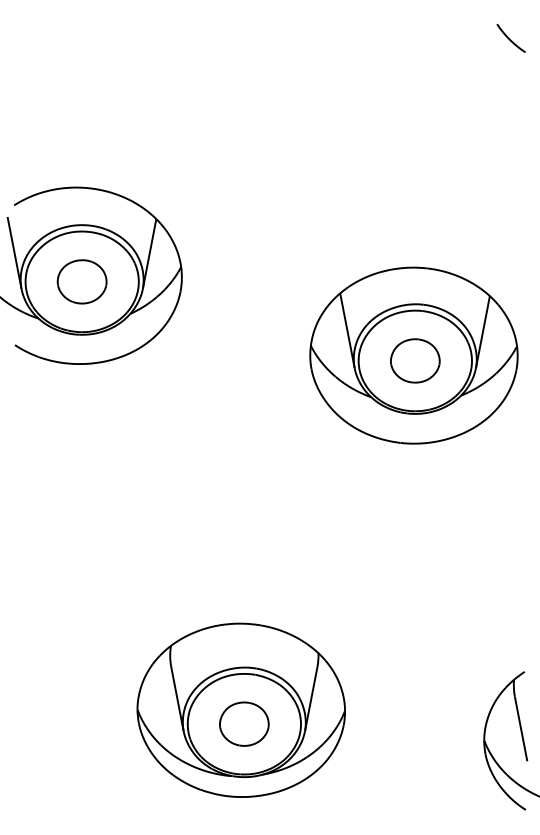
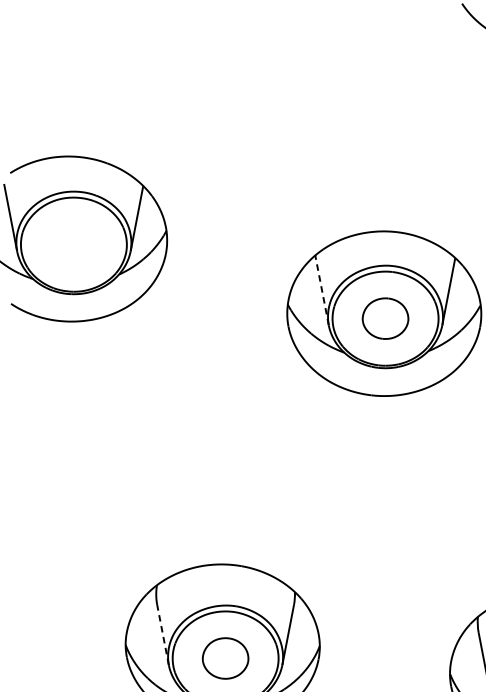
part: (81, 281) -> (73, 244), removed
line: (347, 332) -> (322, 292), solid -> dashed
line: (177, 699) -> (163, 635), solid -> dashed

